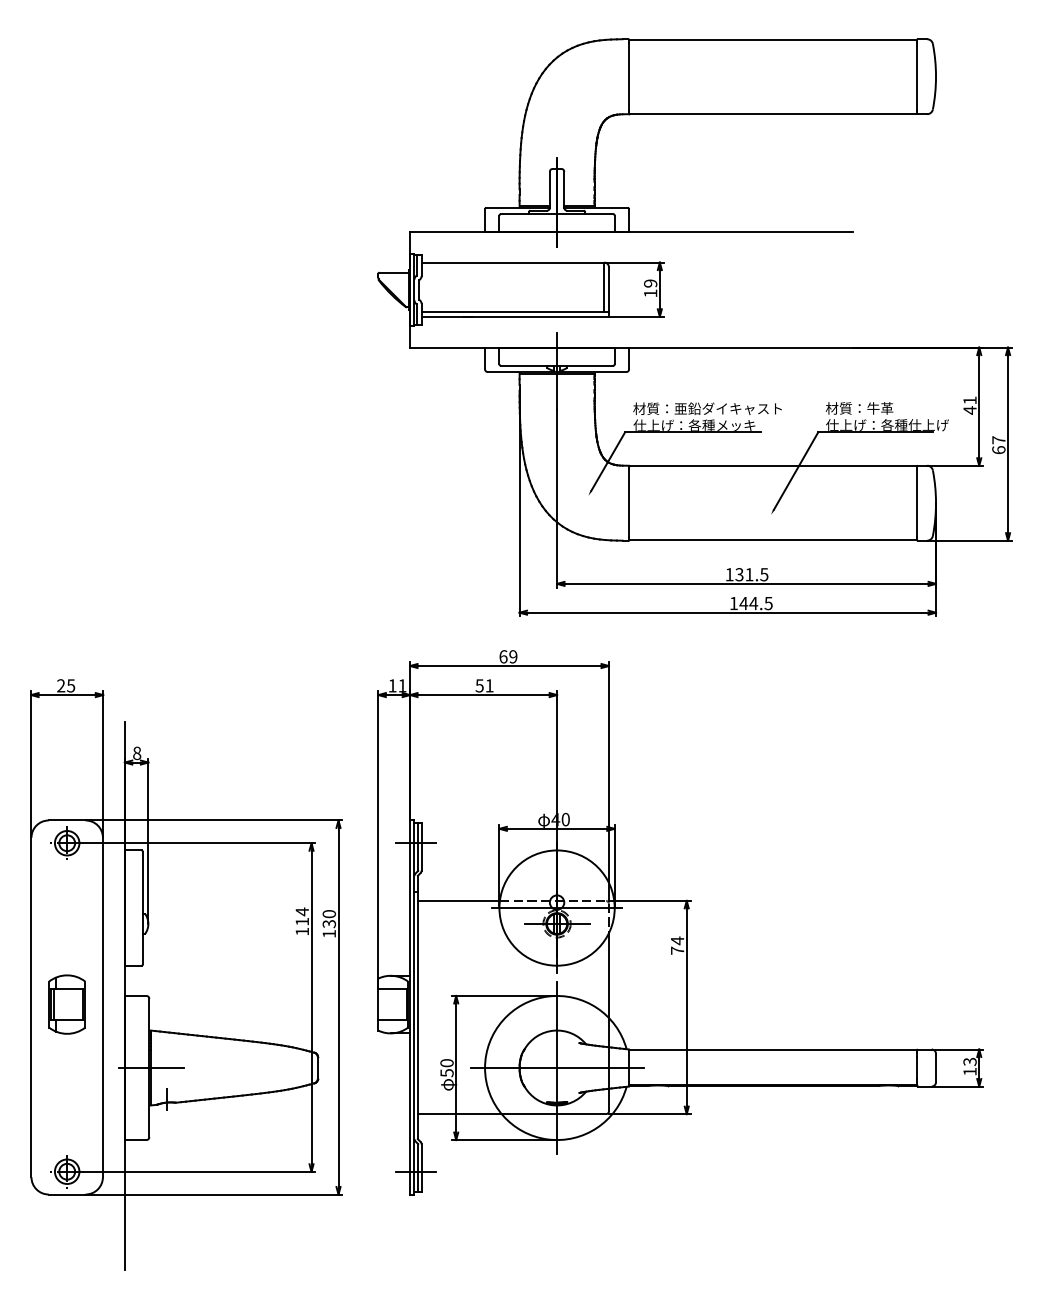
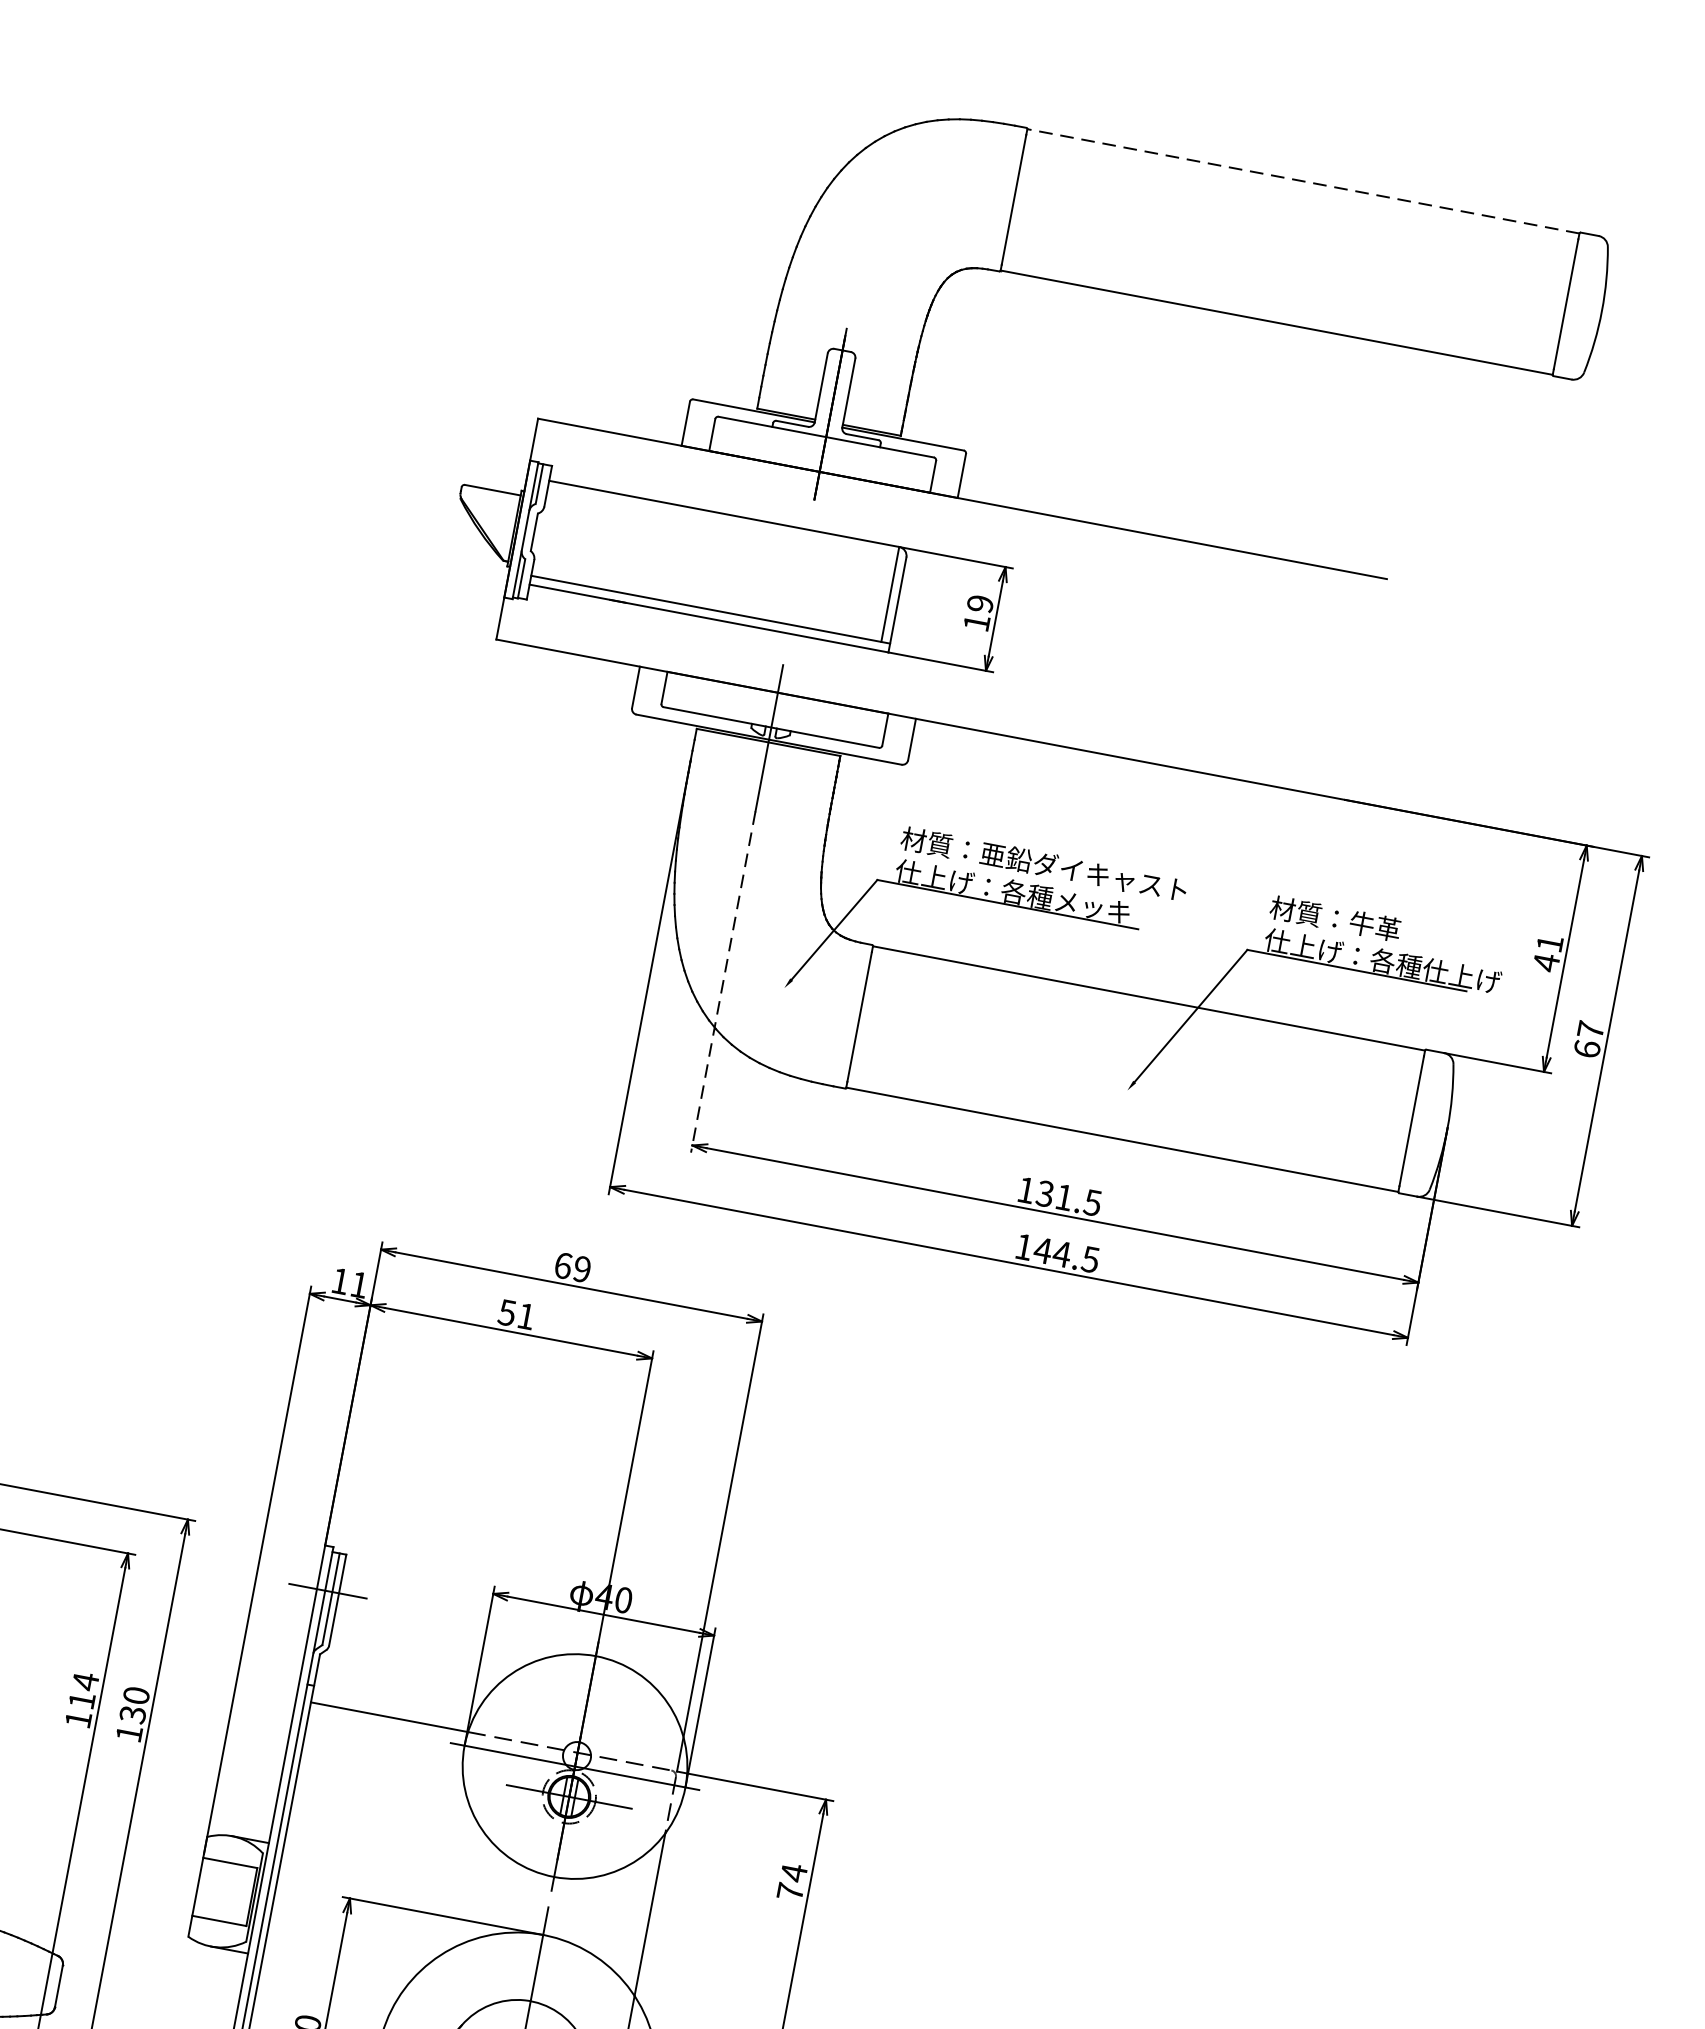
line: (772, 39) -> (1302, 180), solid -> dashed
line: (557, 499) -> (723, 983), solid -> dashed

